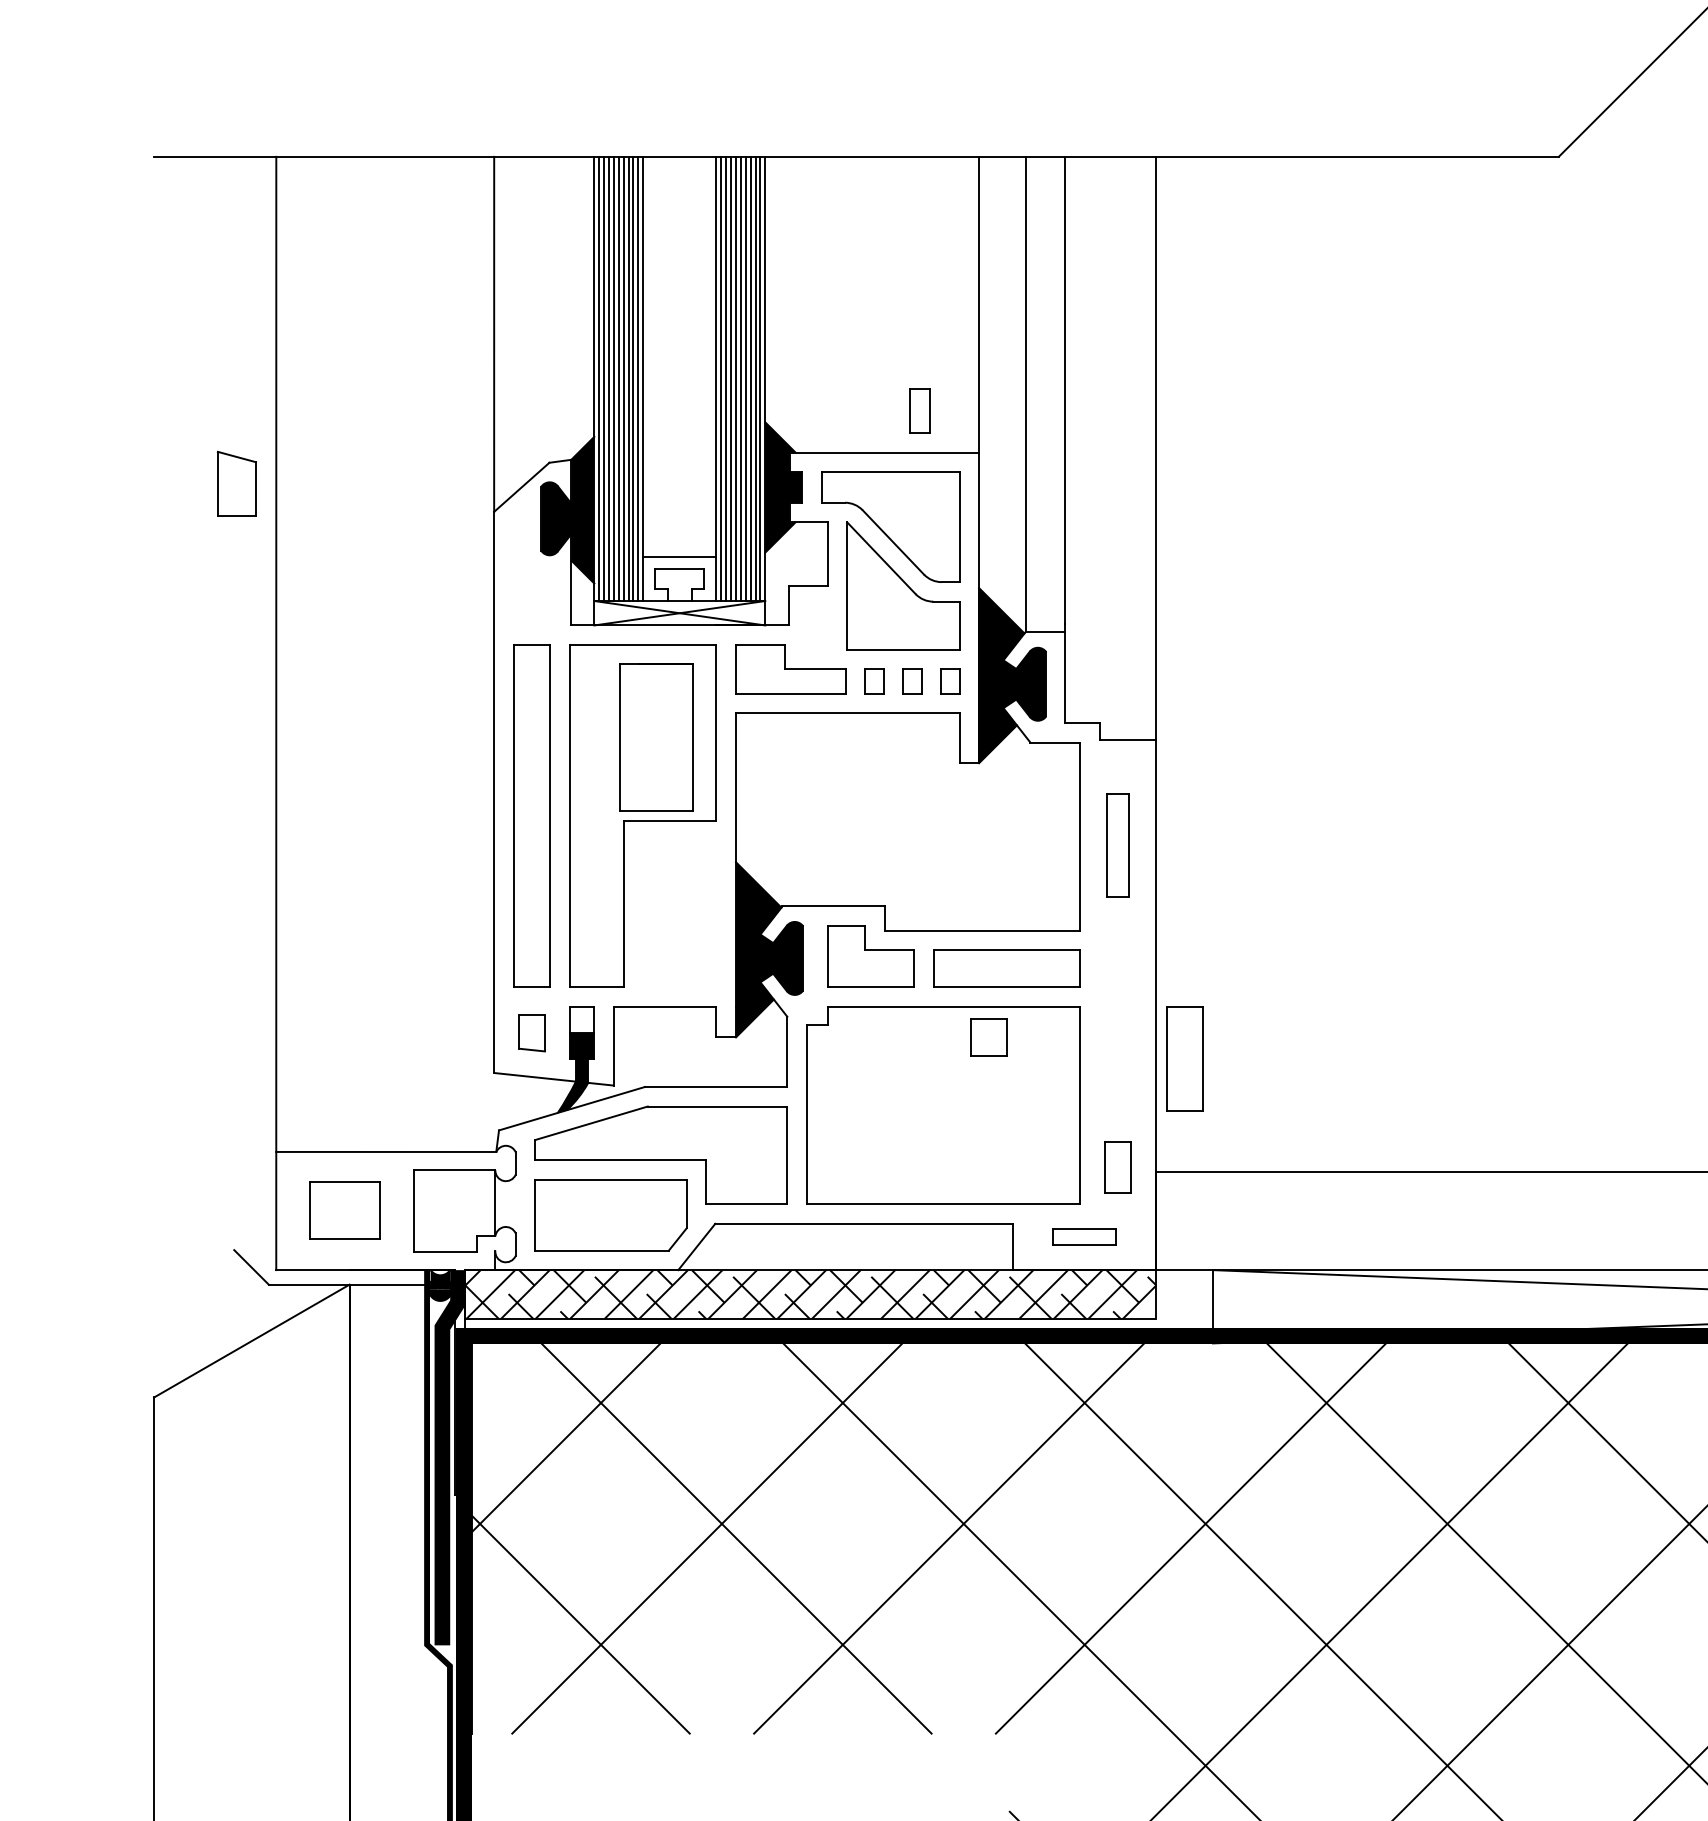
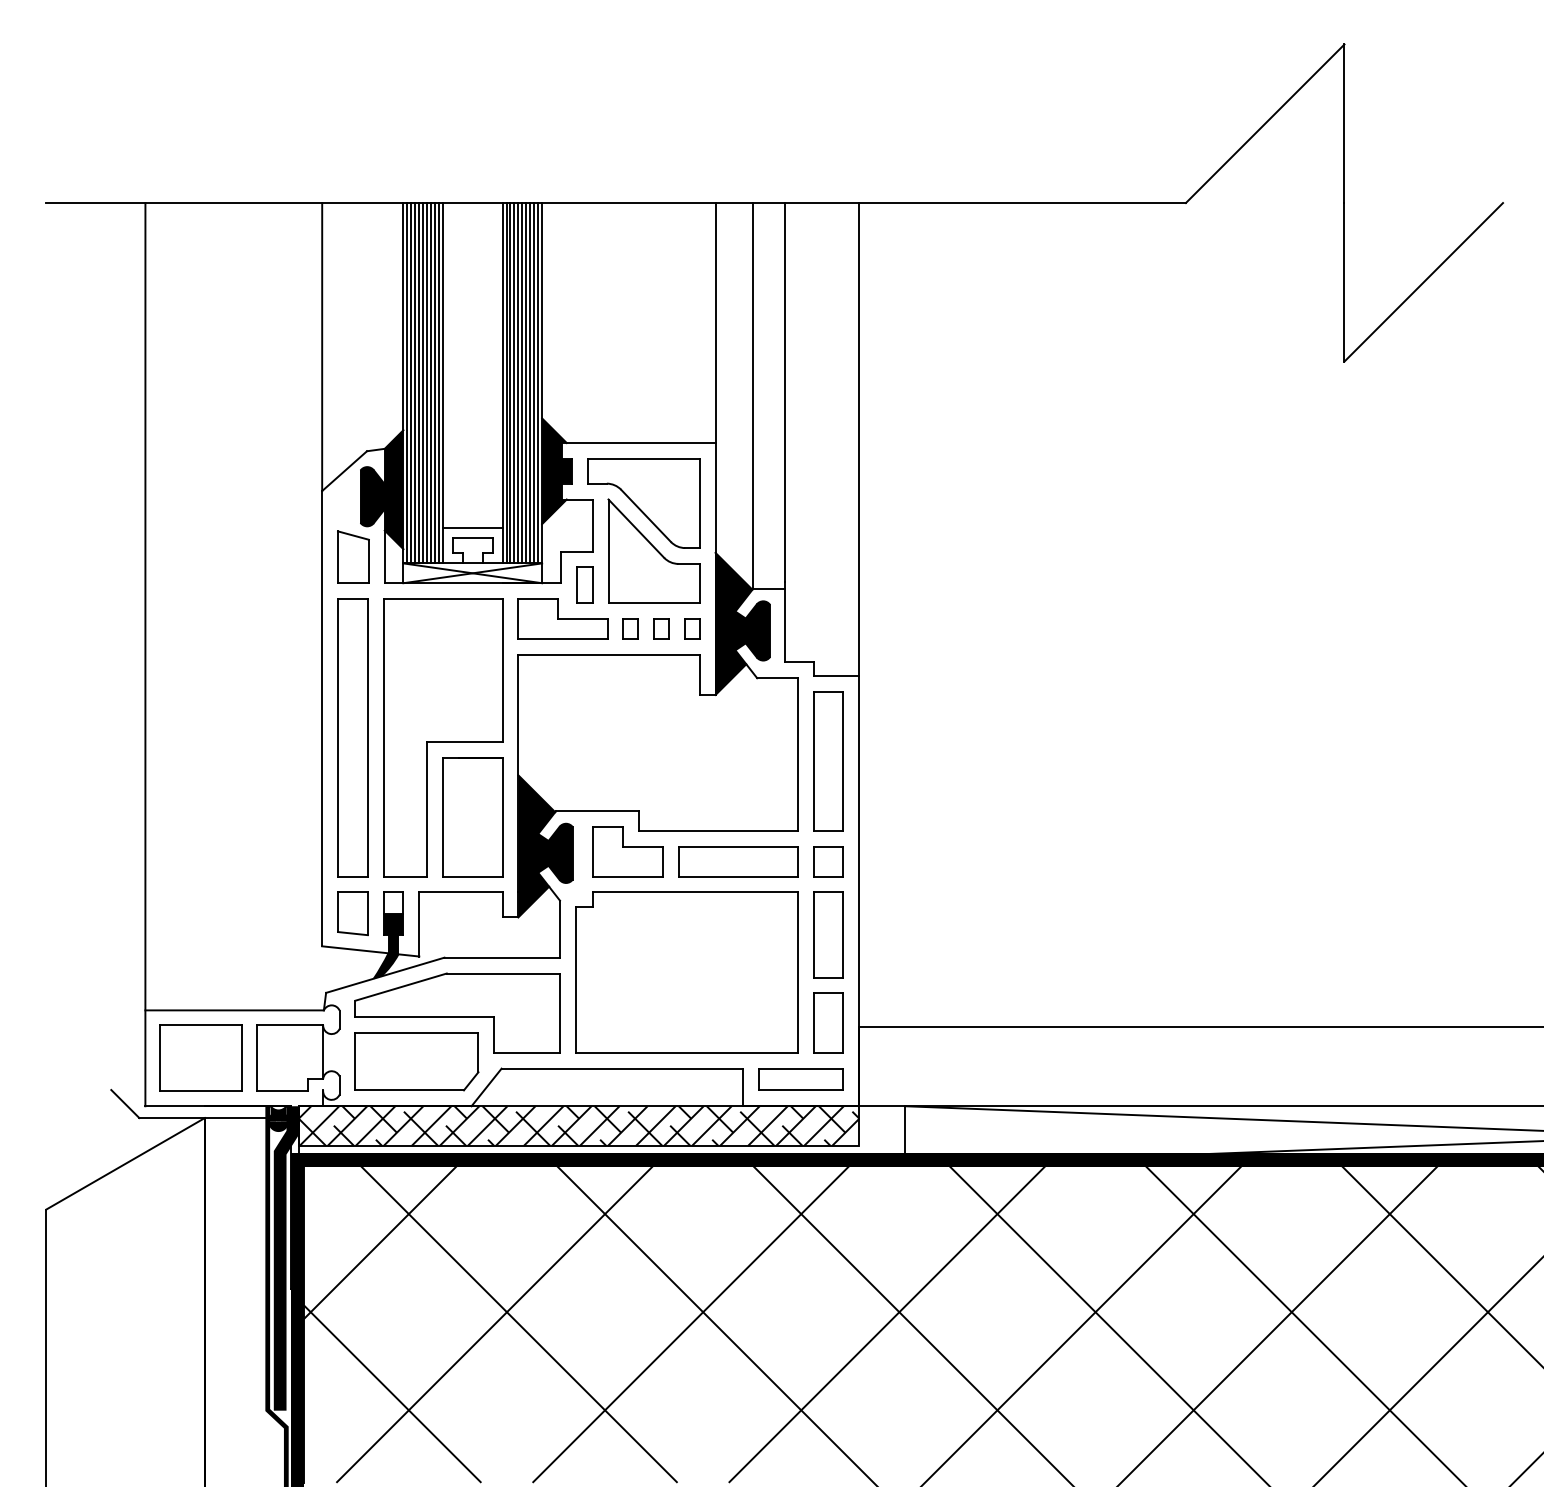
part: (919, 410) -> (584, 584), moved
part: (236, 482) -> (353, 556), moved
part: (656, 737) -> (472, 817), moved
part: (1118, 845) -> (828, 761), size x1.67
part: (531, 1032) -> (352, 913), size x1.43
part: (988, 1037) -> (828, 861), moved
part: (1184, 1058) -> (828, 934), moved
part: (1118, 1166) -> (828, 1022), size x1.43
part: (344, 1210) -> (200, 1057), size x1.43
part: (1083, 1237) -> (800, 1079), size x1.67

